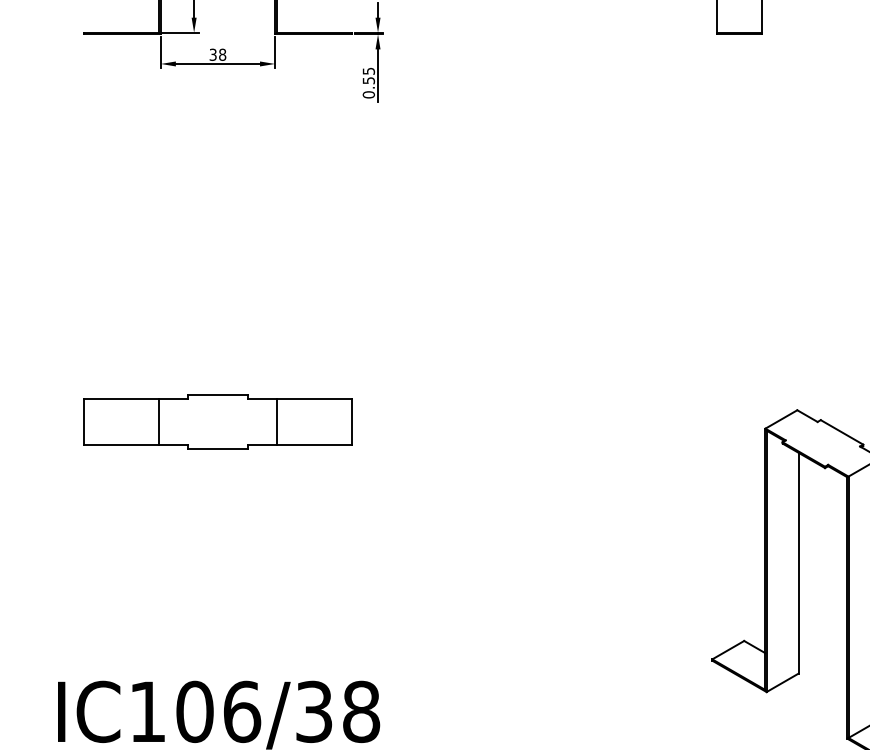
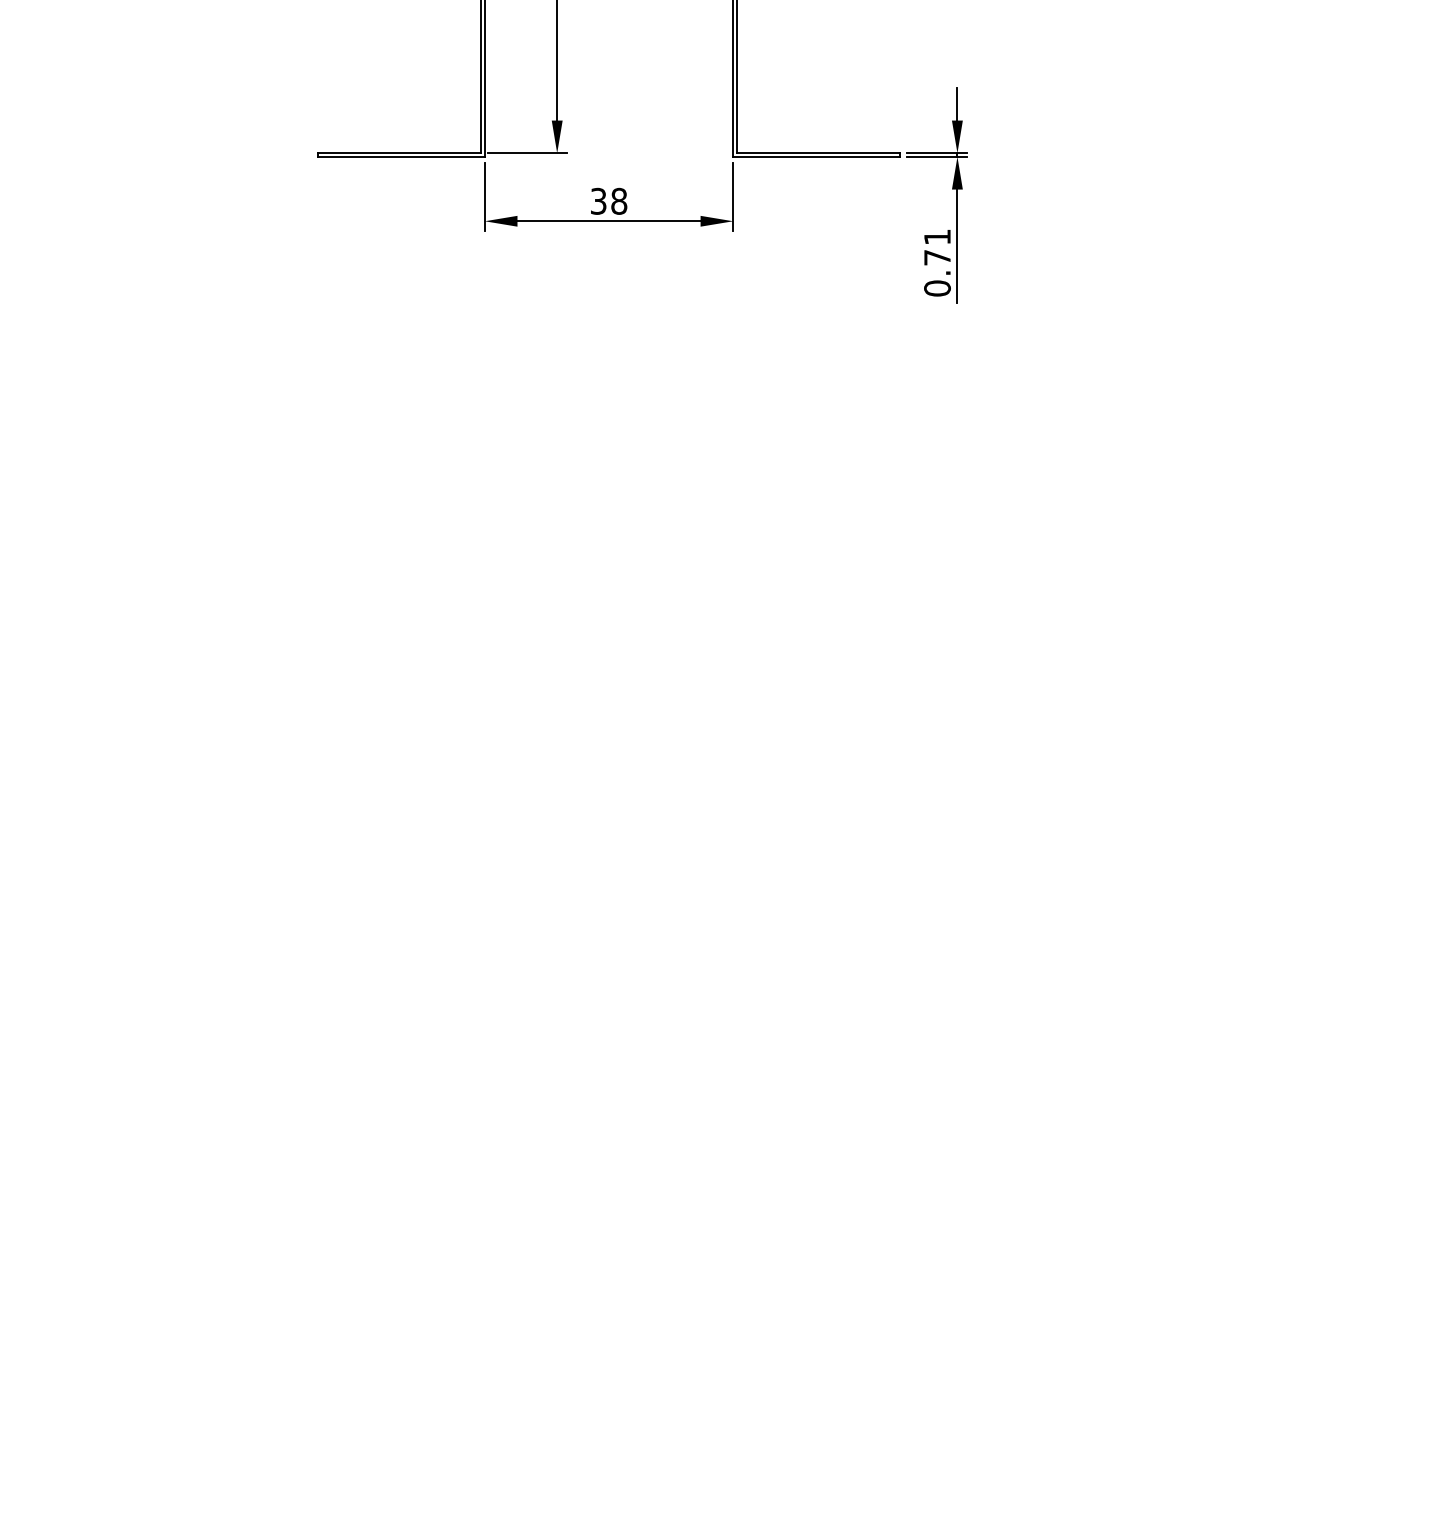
text: (368, 75) -> (936, 246), 0.55 -> 0.71
part: (217, 421) -> (608, 999), removed

